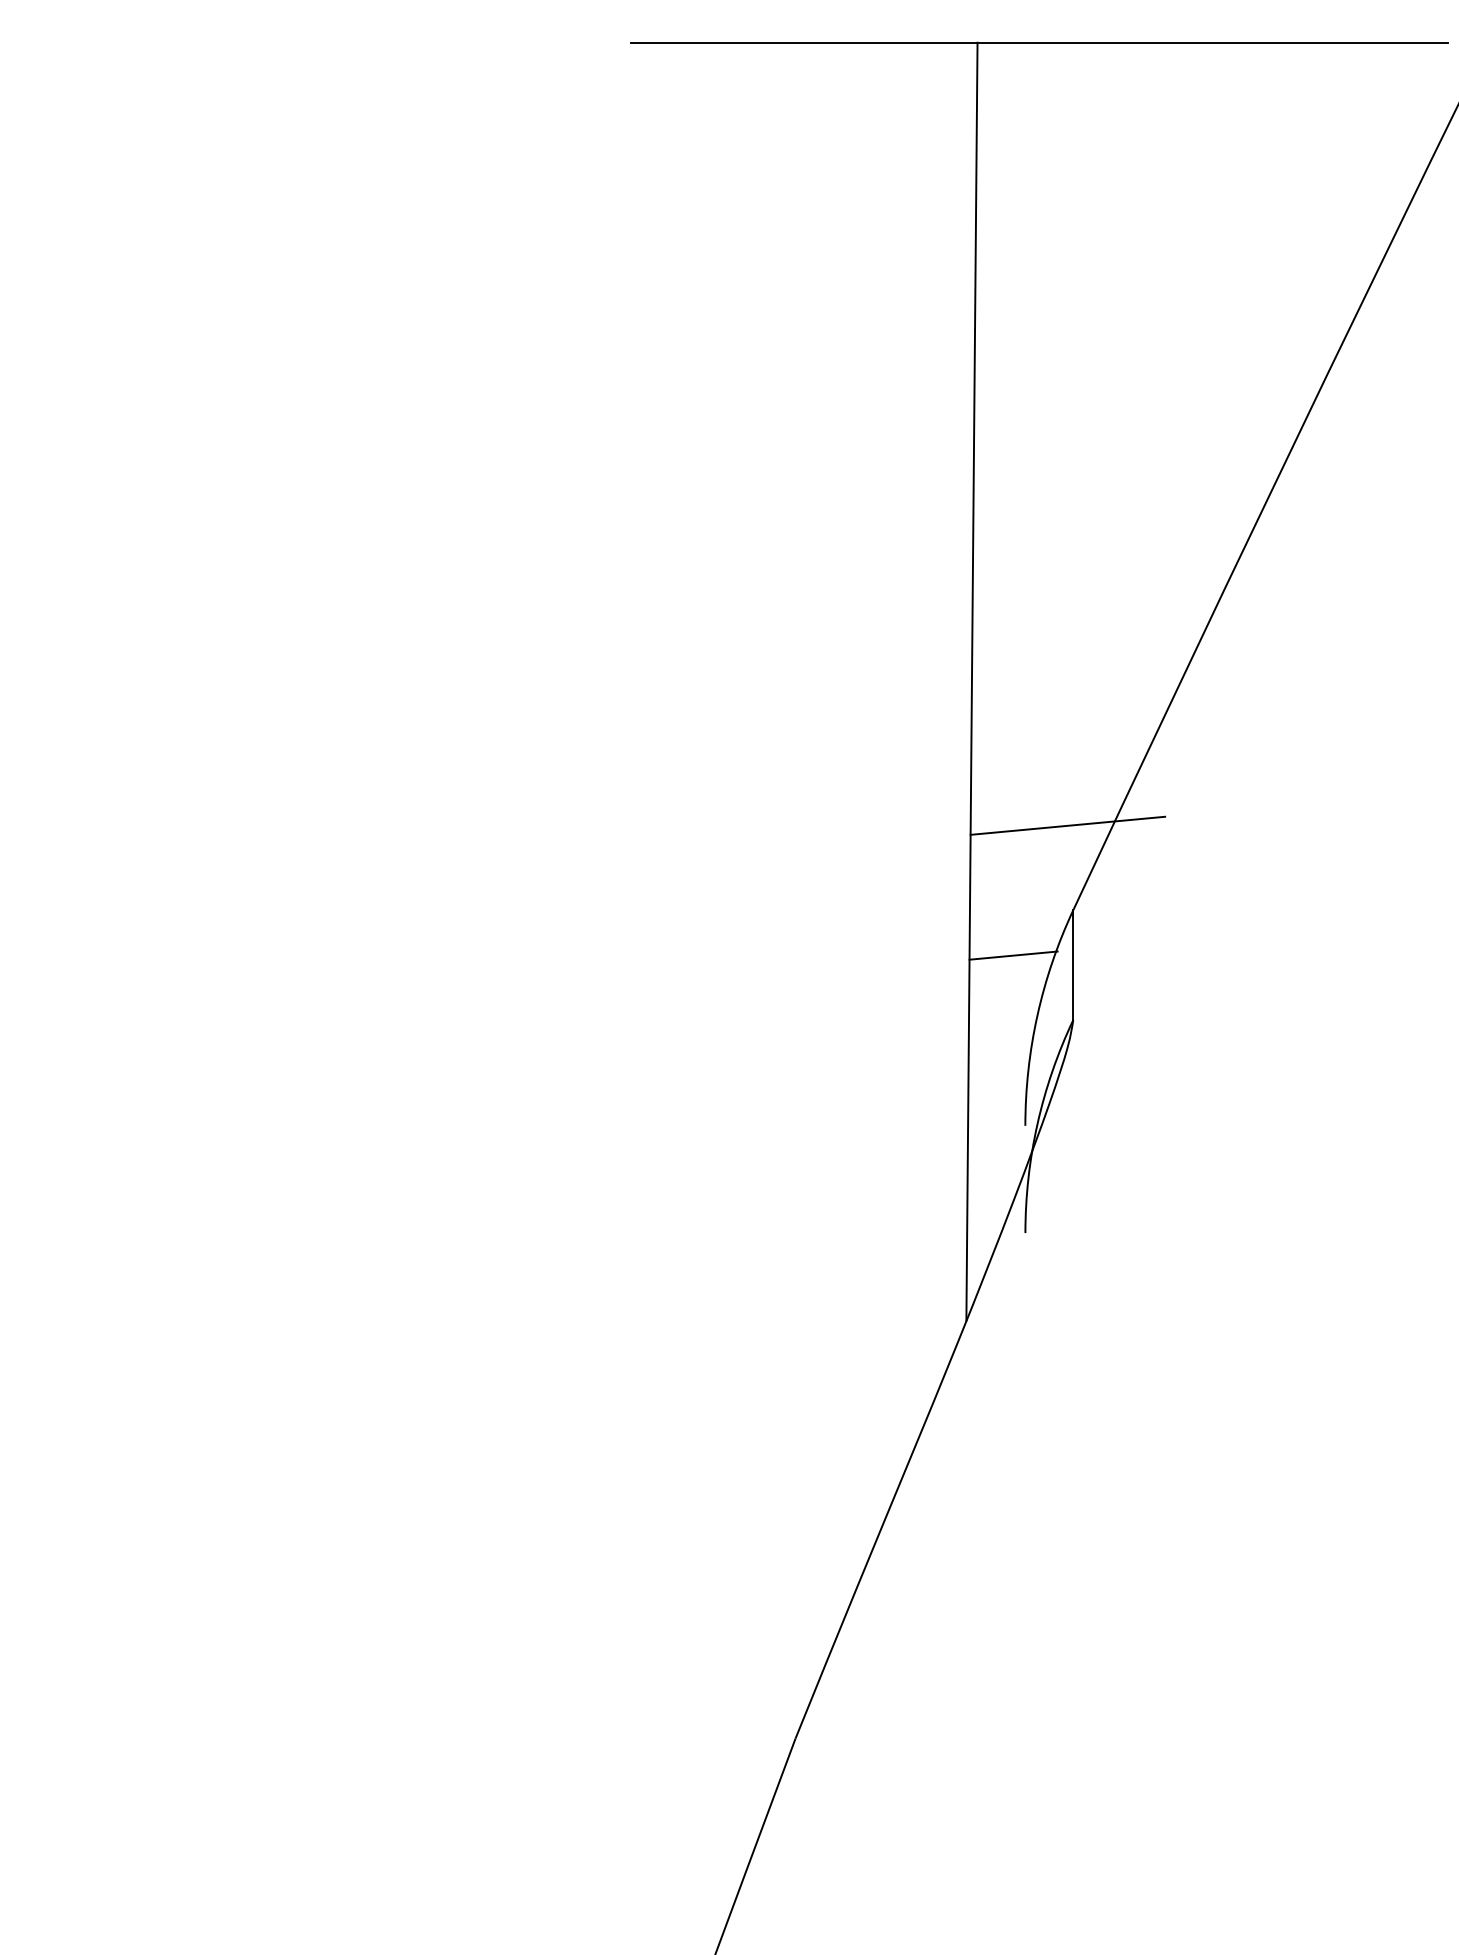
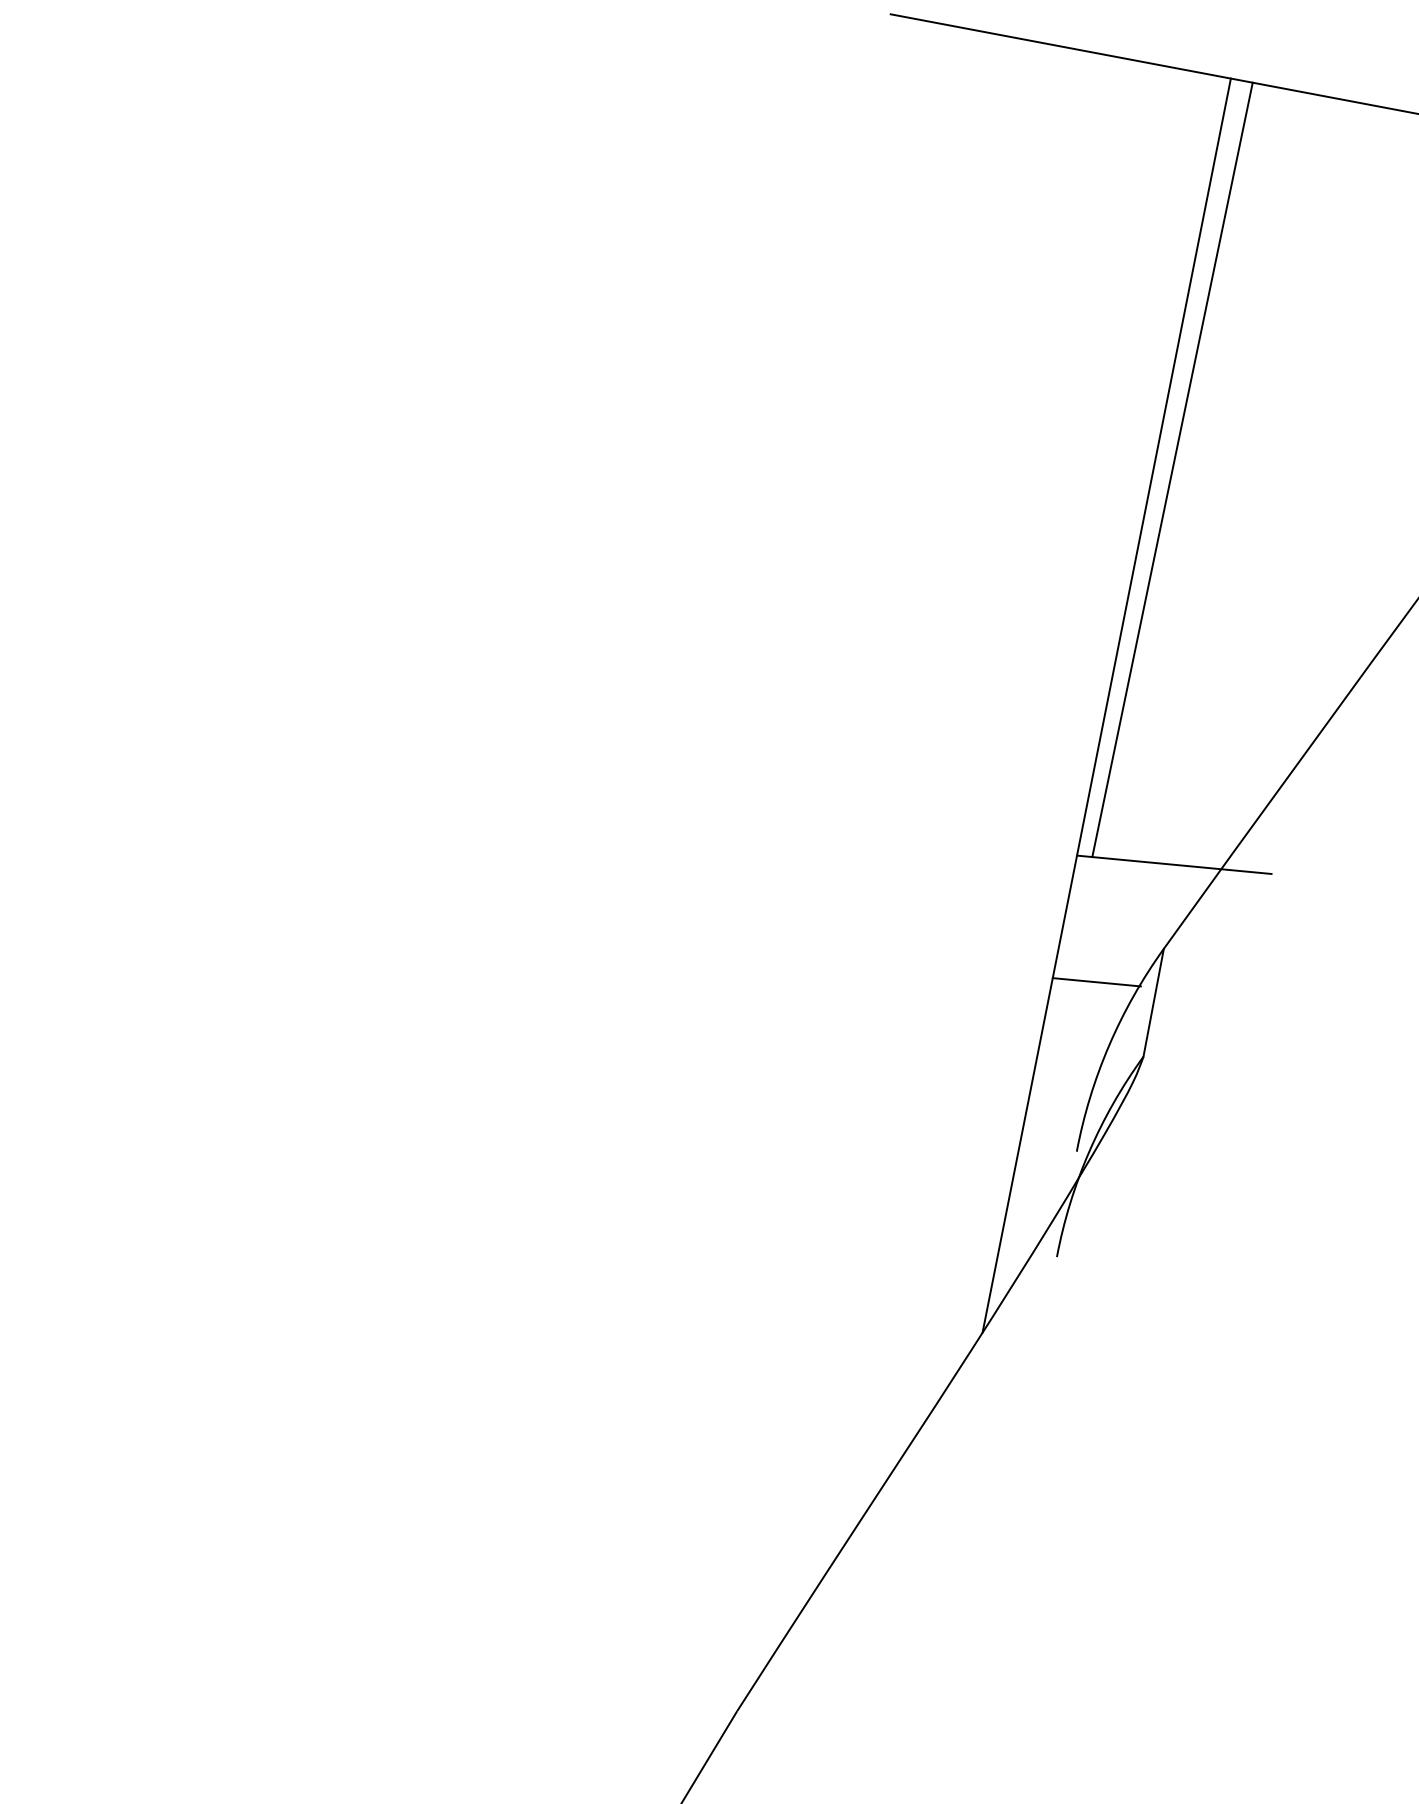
line: (992, 437) -> (1172, 469), added

